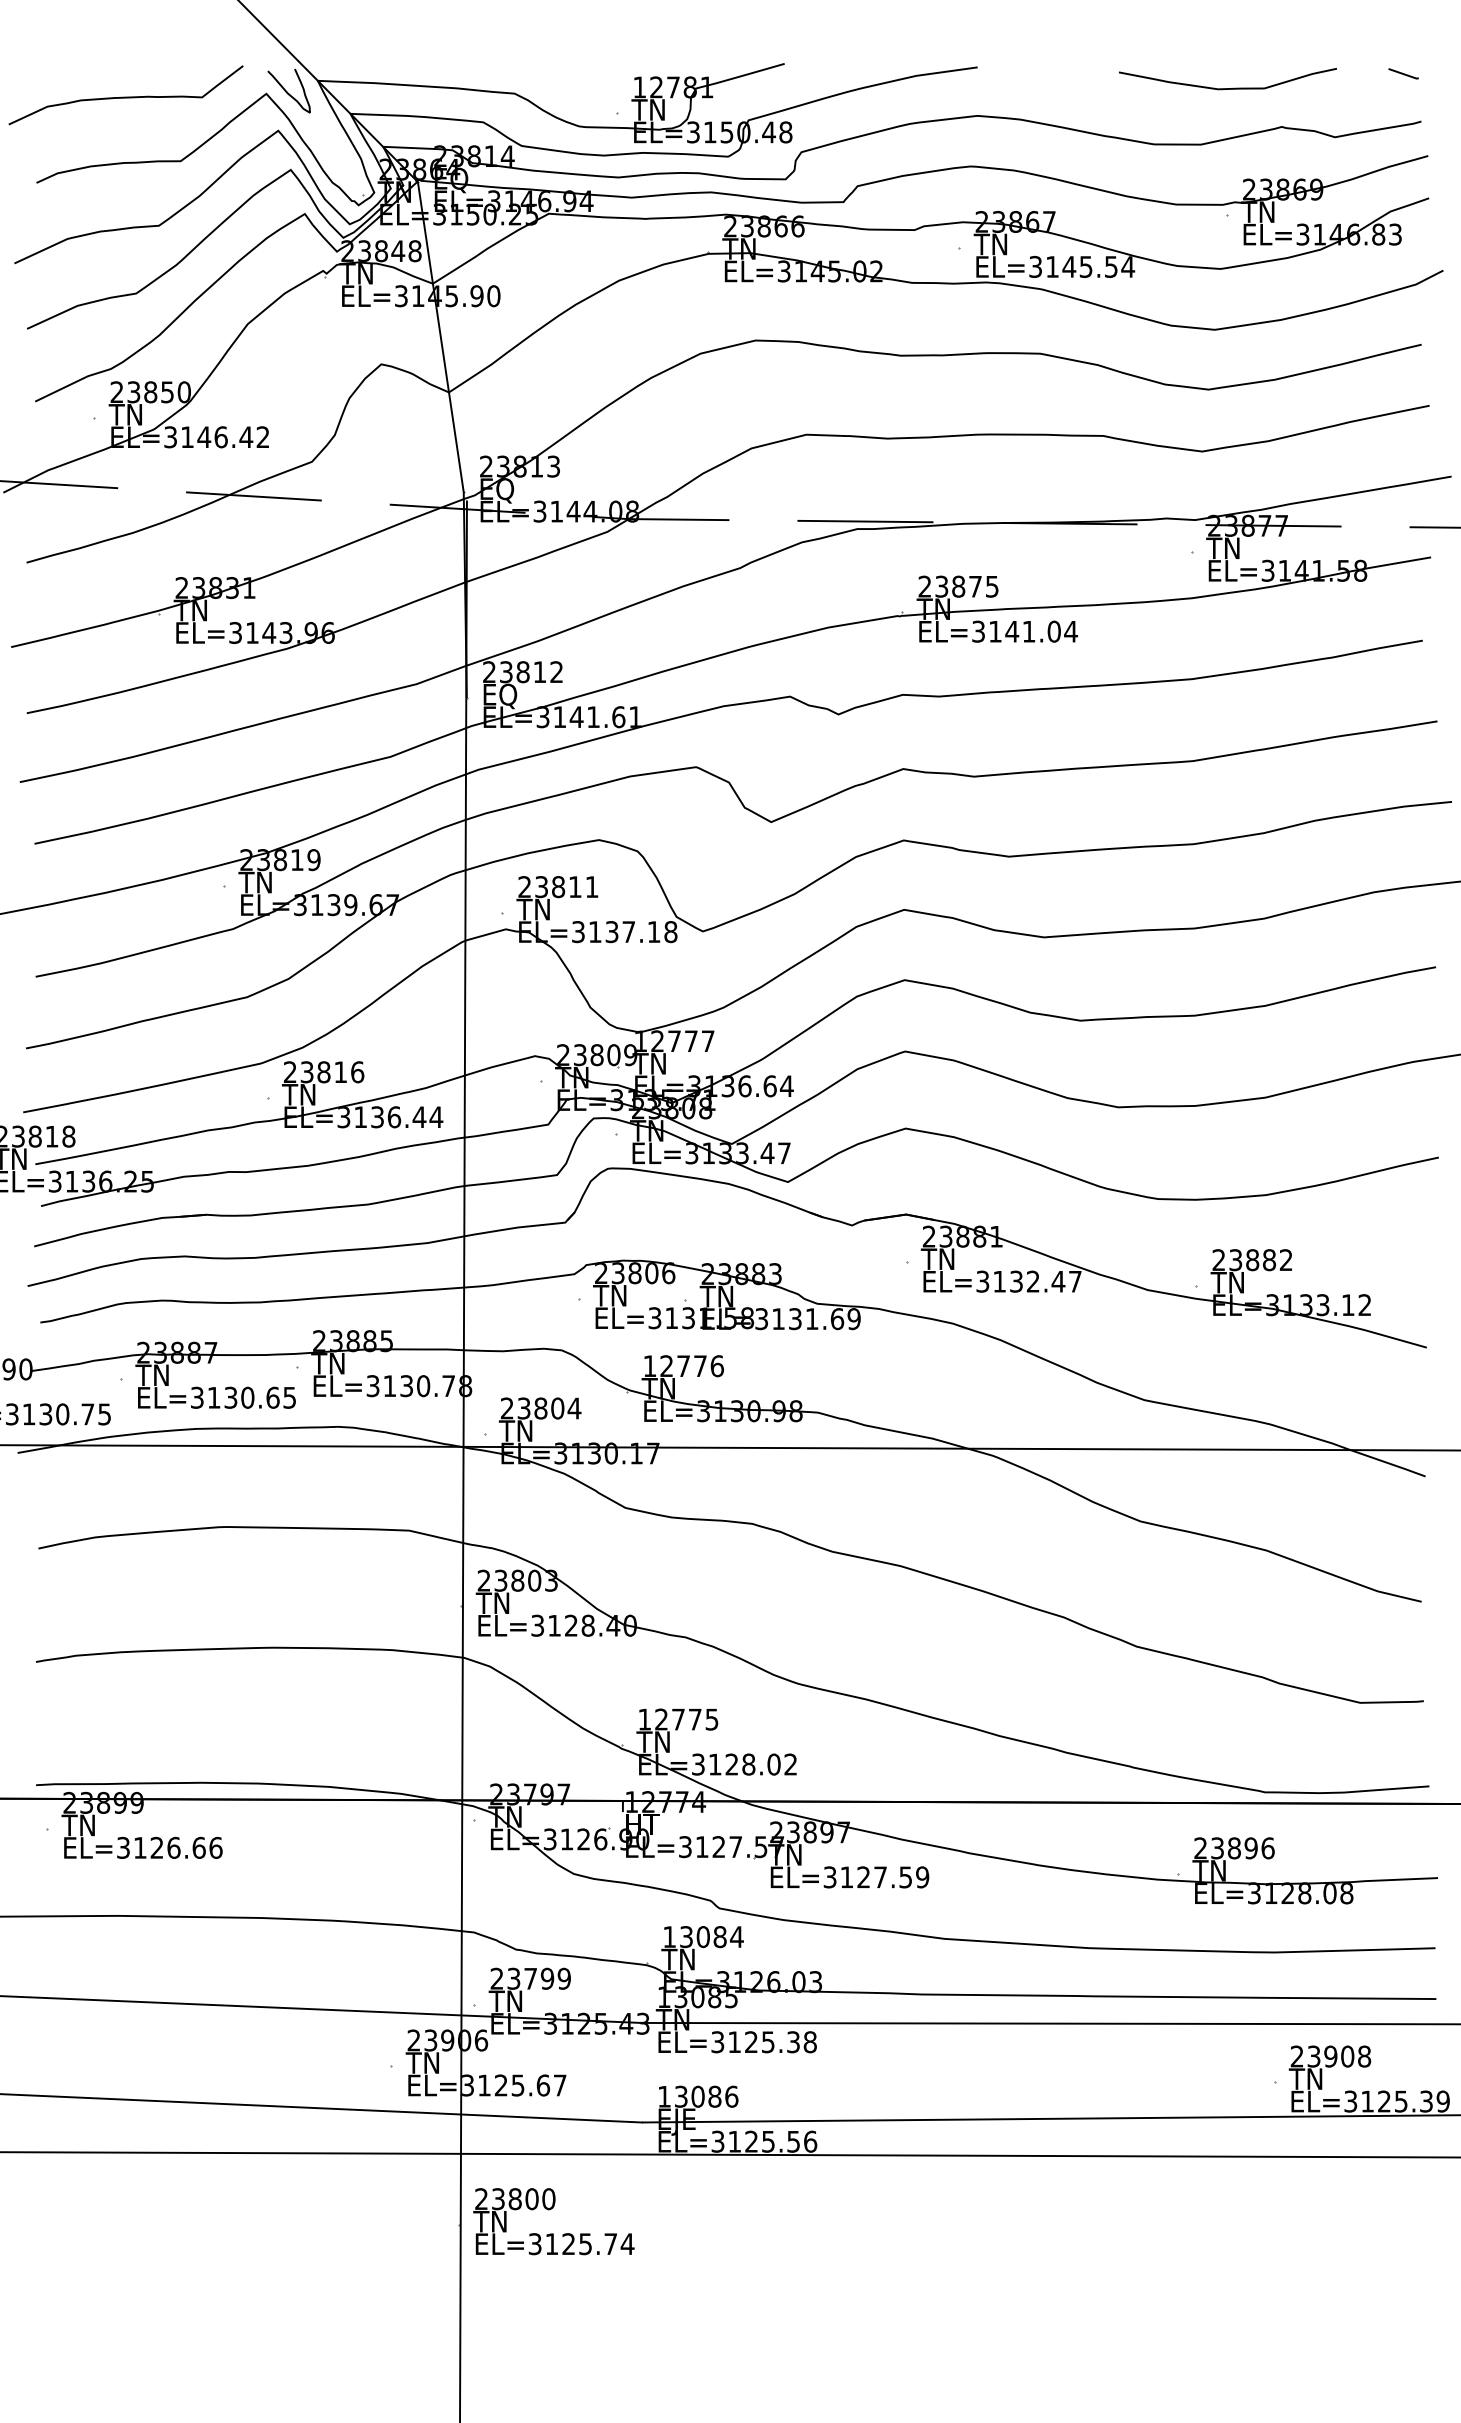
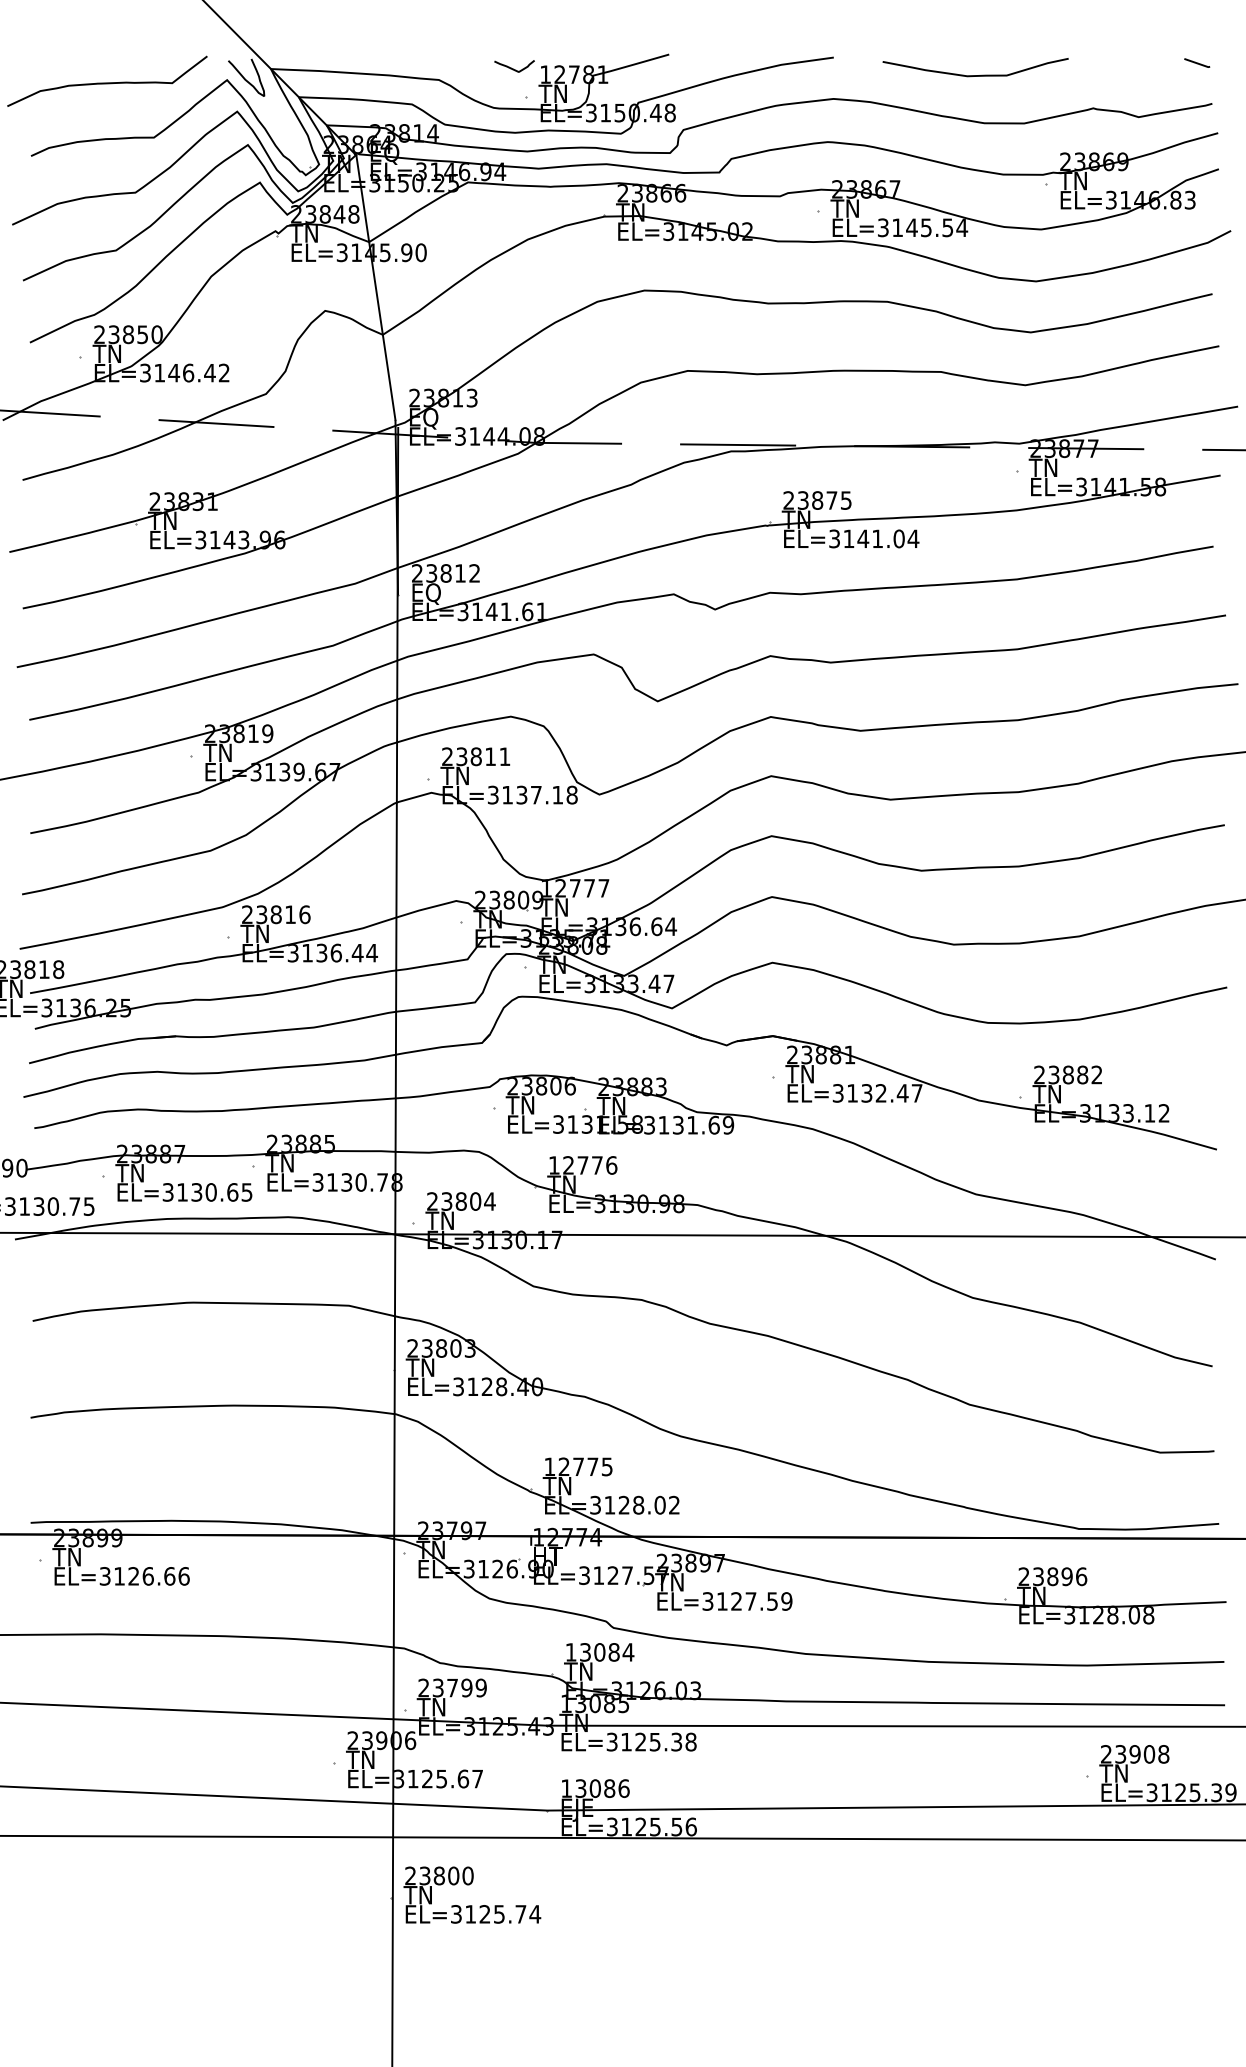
curve: (602, 80) -> (513, 68), added
curve: (1227, 88) -> (975, 75), moved

